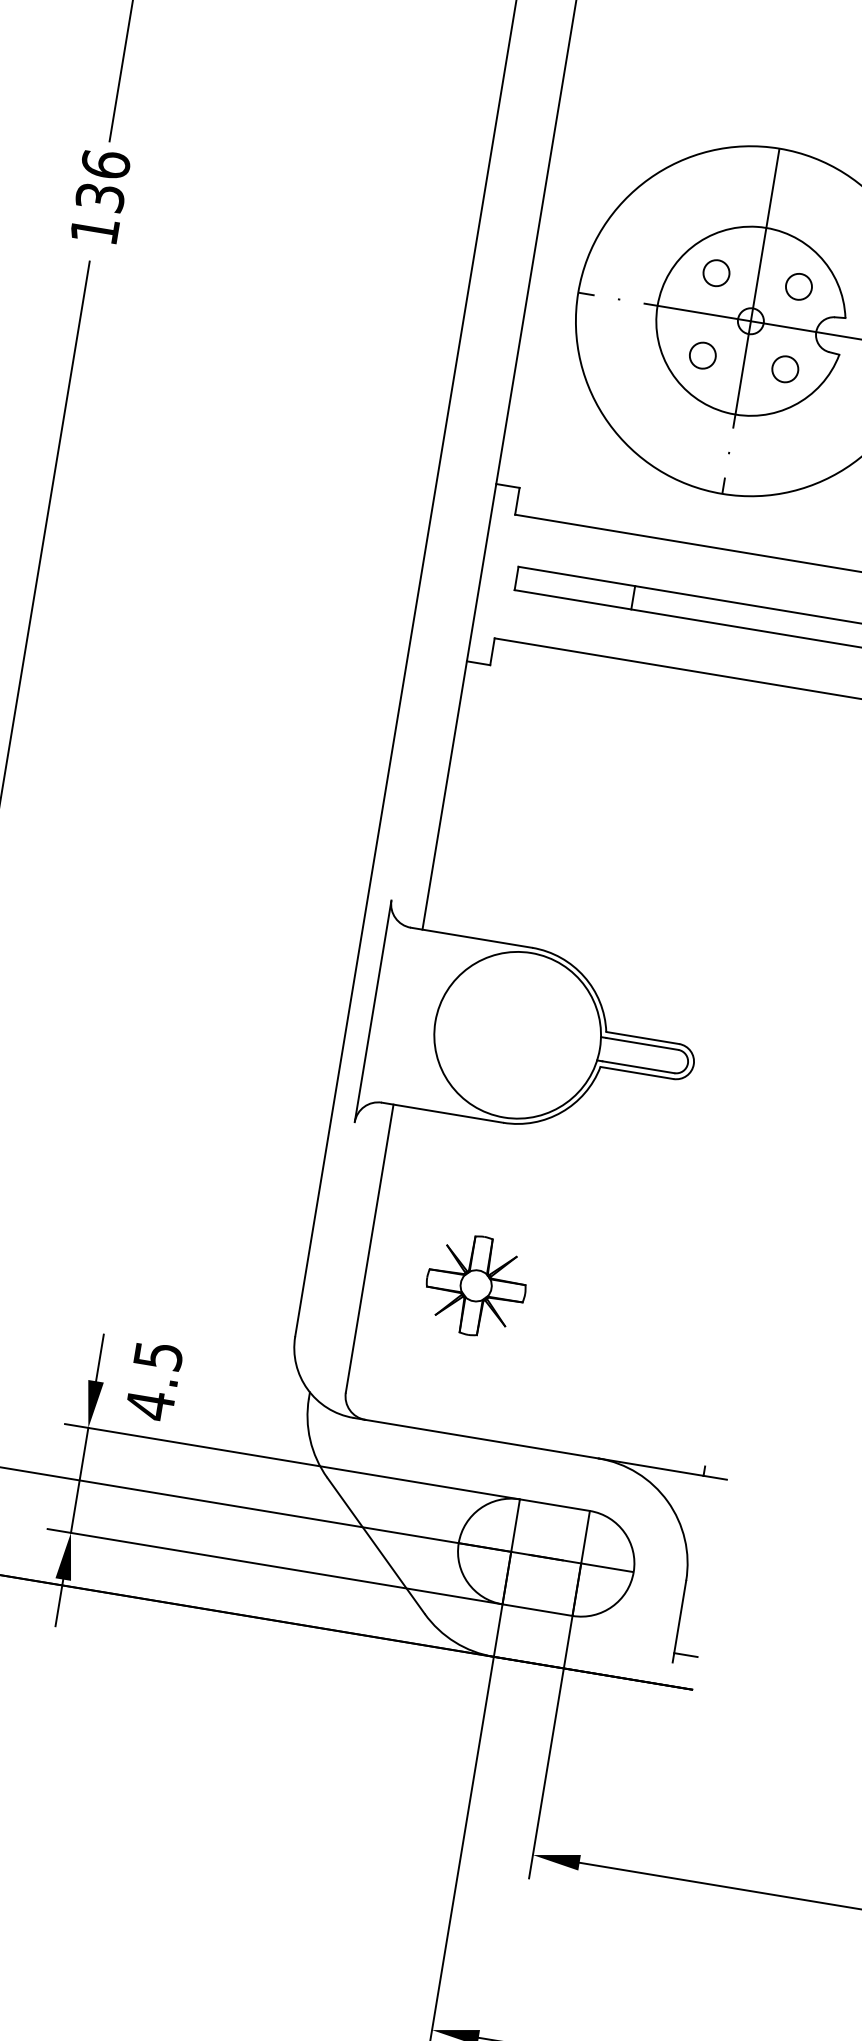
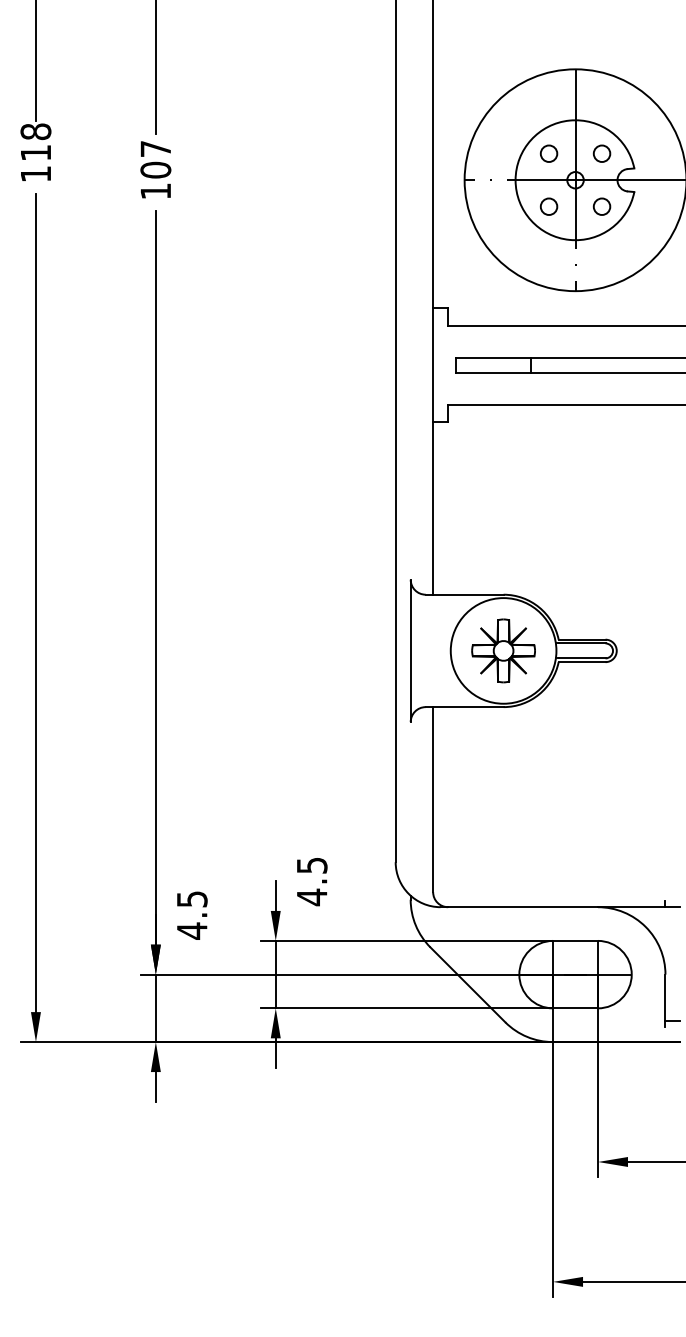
text: (102, 180) -> (155, 159), 136 -> 107
part: (476, 1285) -> (503, 650), moved
text: (154, 1382) -> (312, 882), moved

